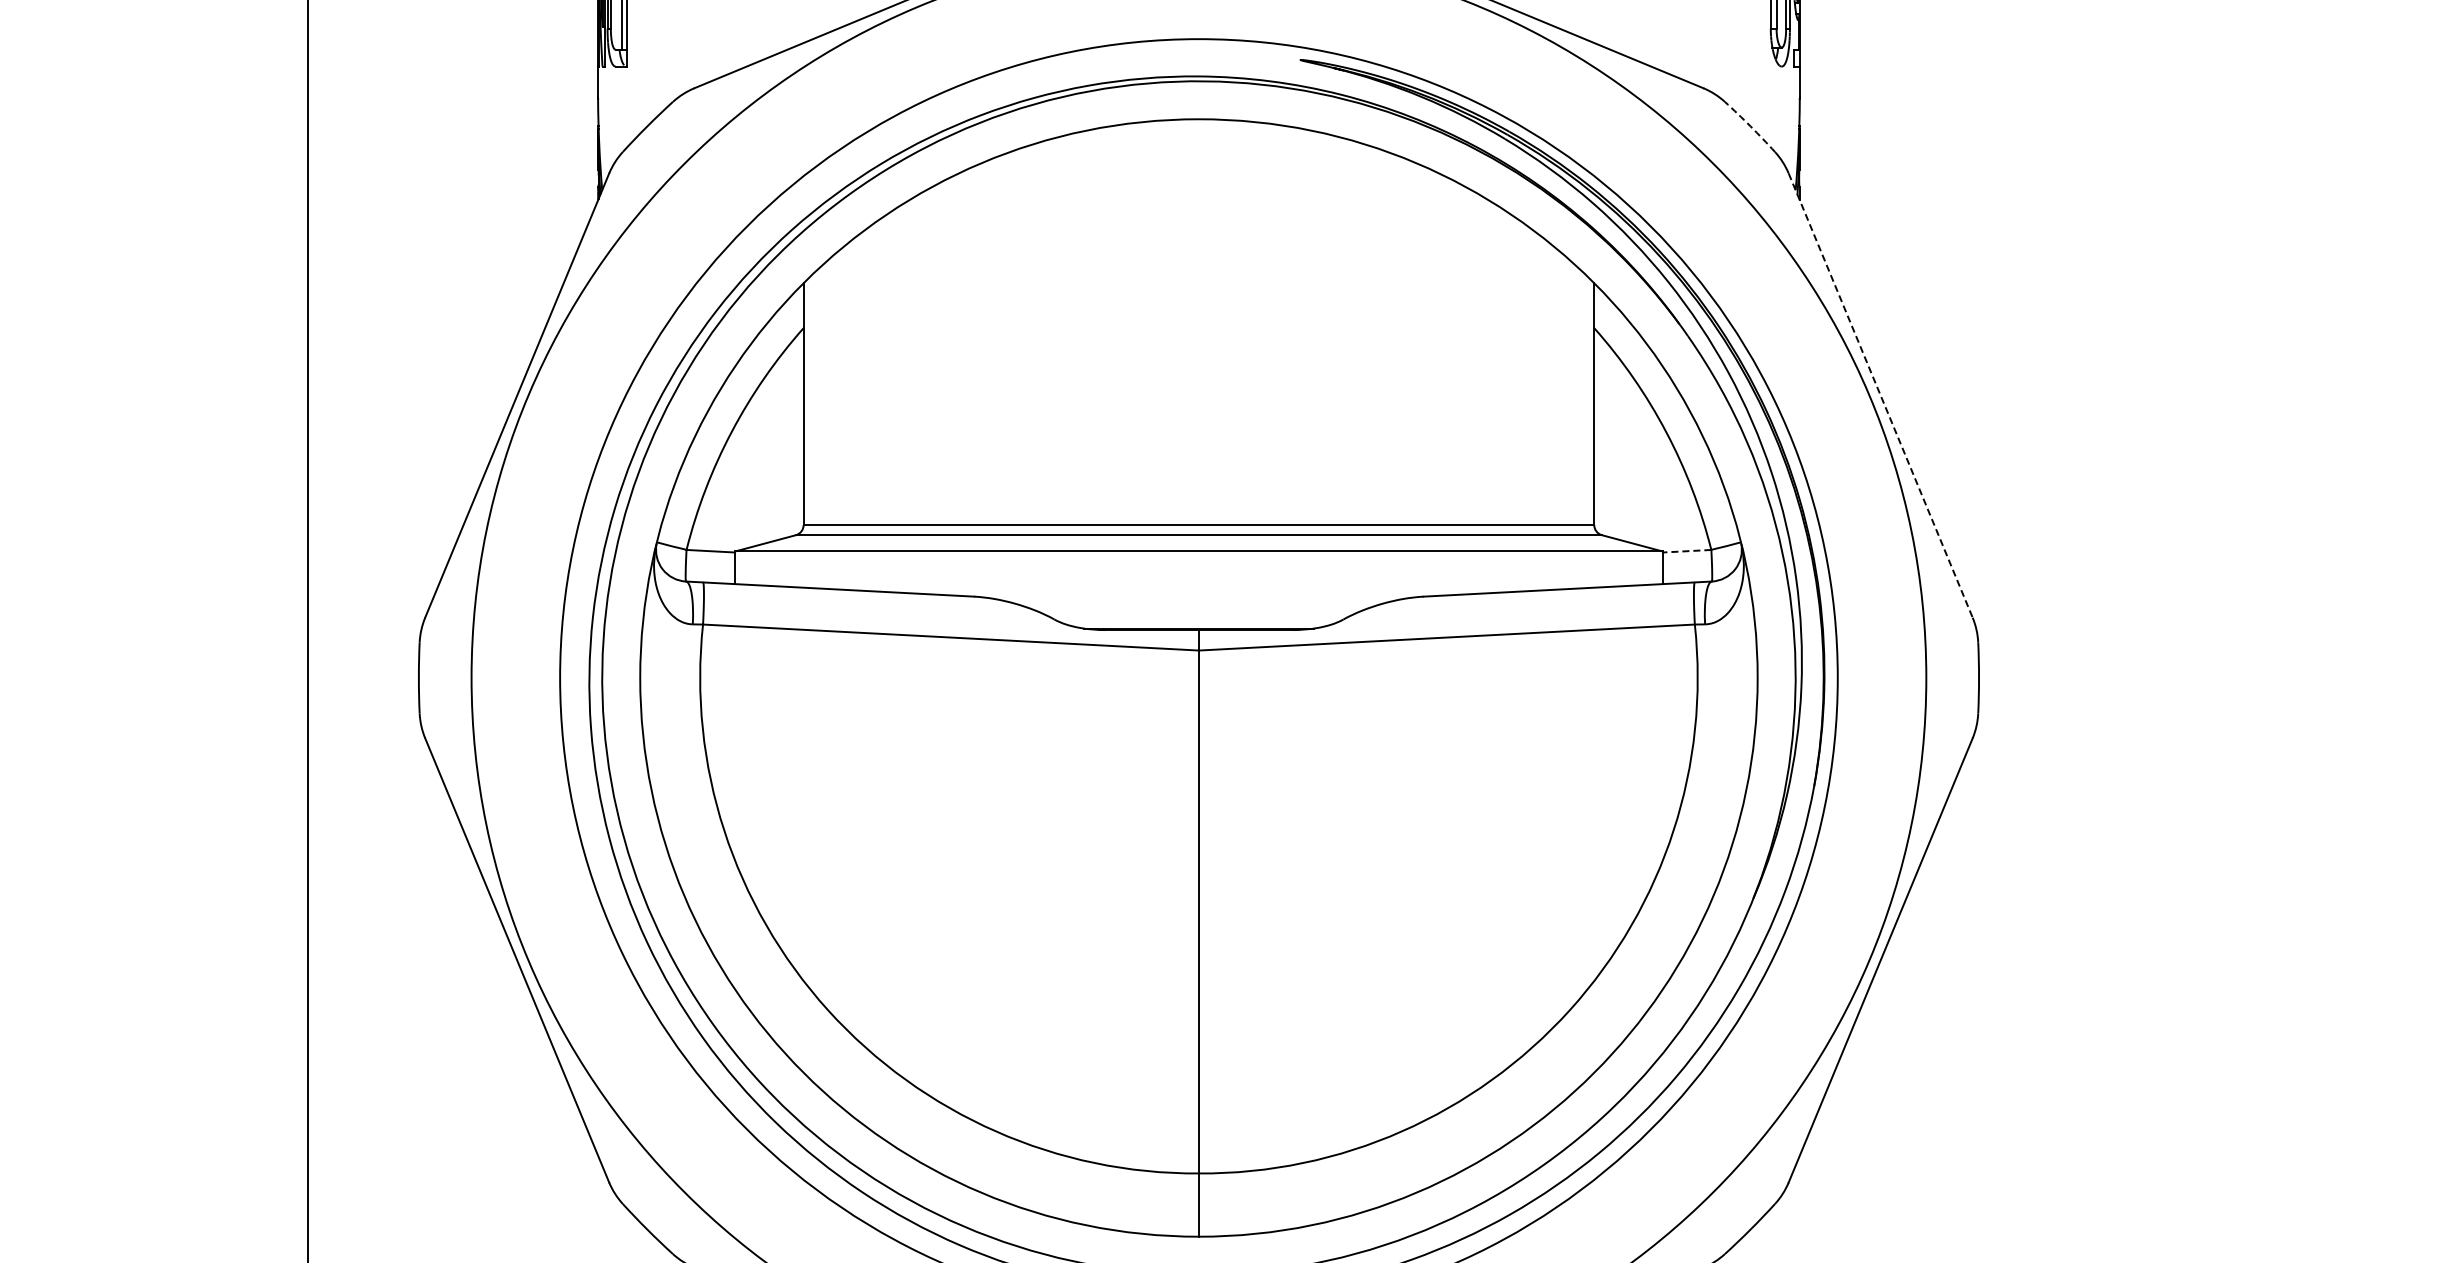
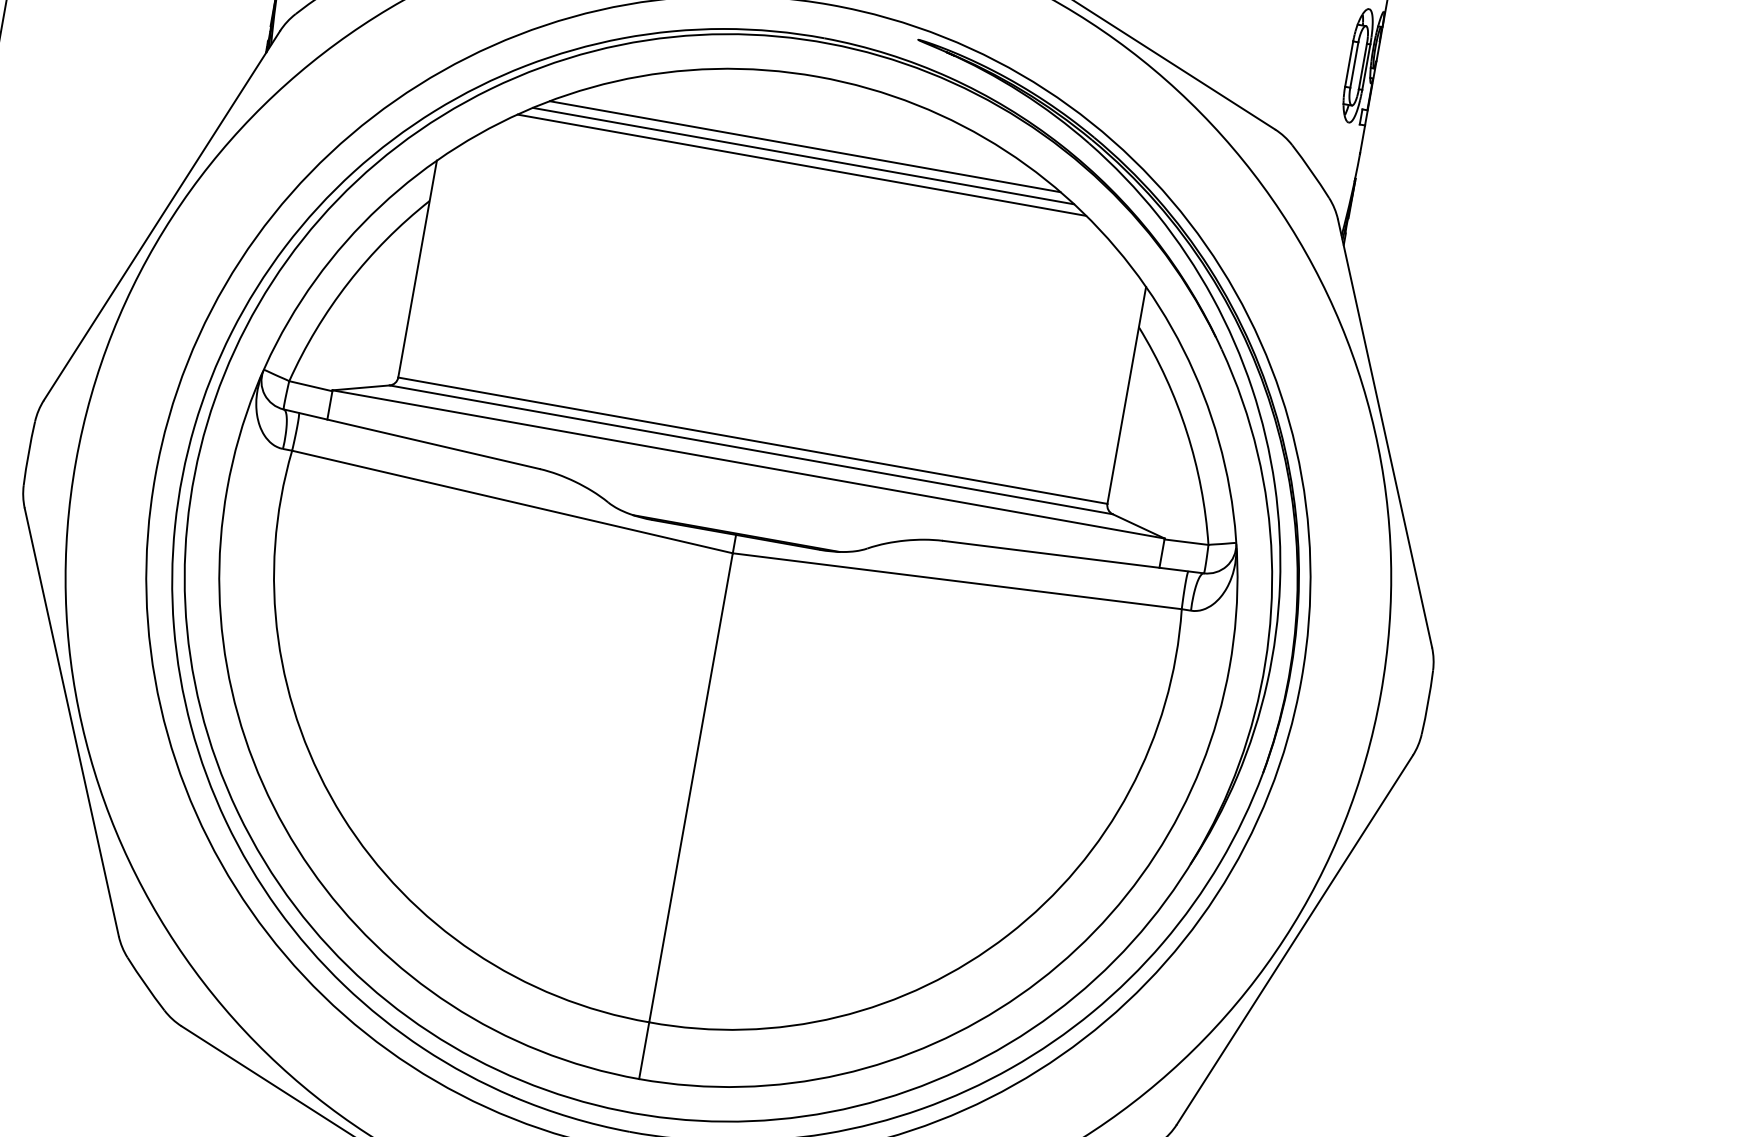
arc: (1750, 126) -> (1311, 171), dashed -> solid
line: (1198, 197) -> (804, 146), added
line: (1198, 207) -> (803, 155), added
line: (1198, 217) -> (801, 164), added
line: (1880, 396) -> (1384, 434), dashed -> solid
line: (1686, 551) -> (1185, 542), dashed -> solid

